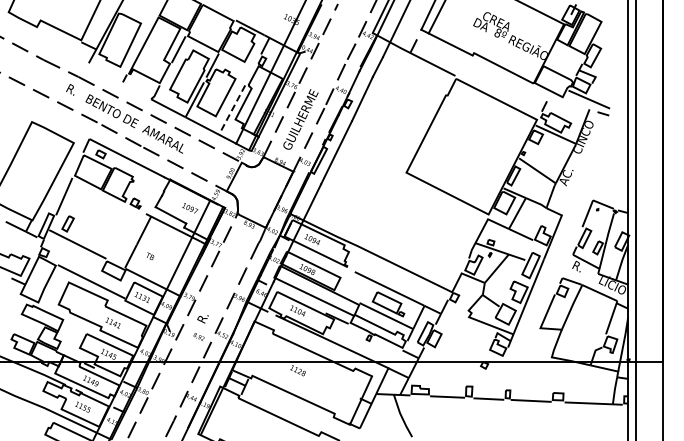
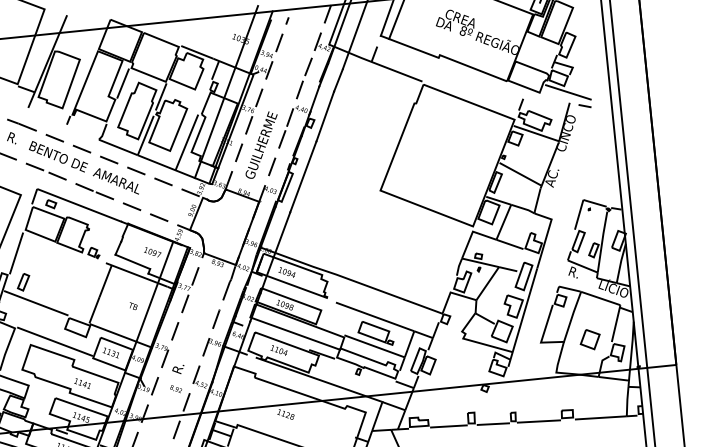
line: (232, 110) -> (187, 142), dashed -> solid
text: (150, 255) -> (133, 305), moved
part: (586, 330) -> (590, 340), added

